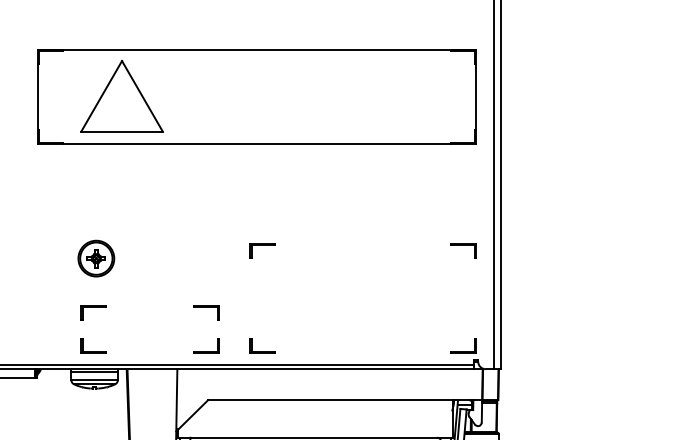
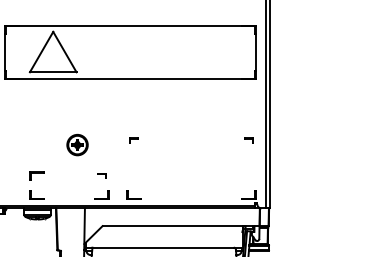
part: (262, 250) -> (133, 140), size x0.6
part: (462, 250) -> (248, 140), size x0.6
part: (96, 259) -> (77, 145), moved
part: (206, 311) -> (101, 175), size x0.6

